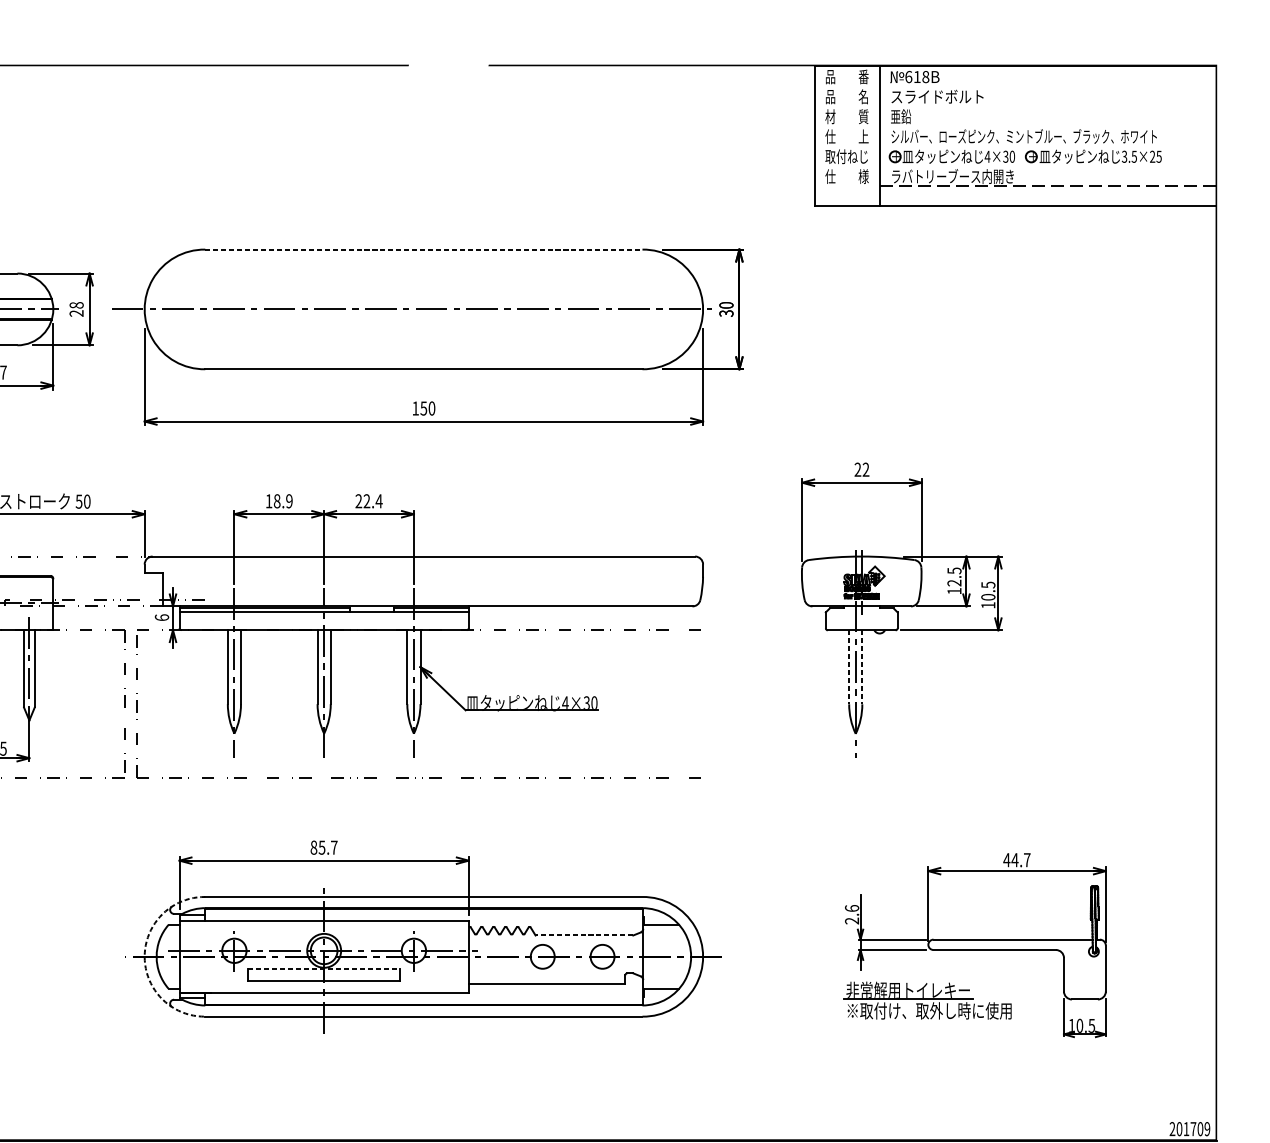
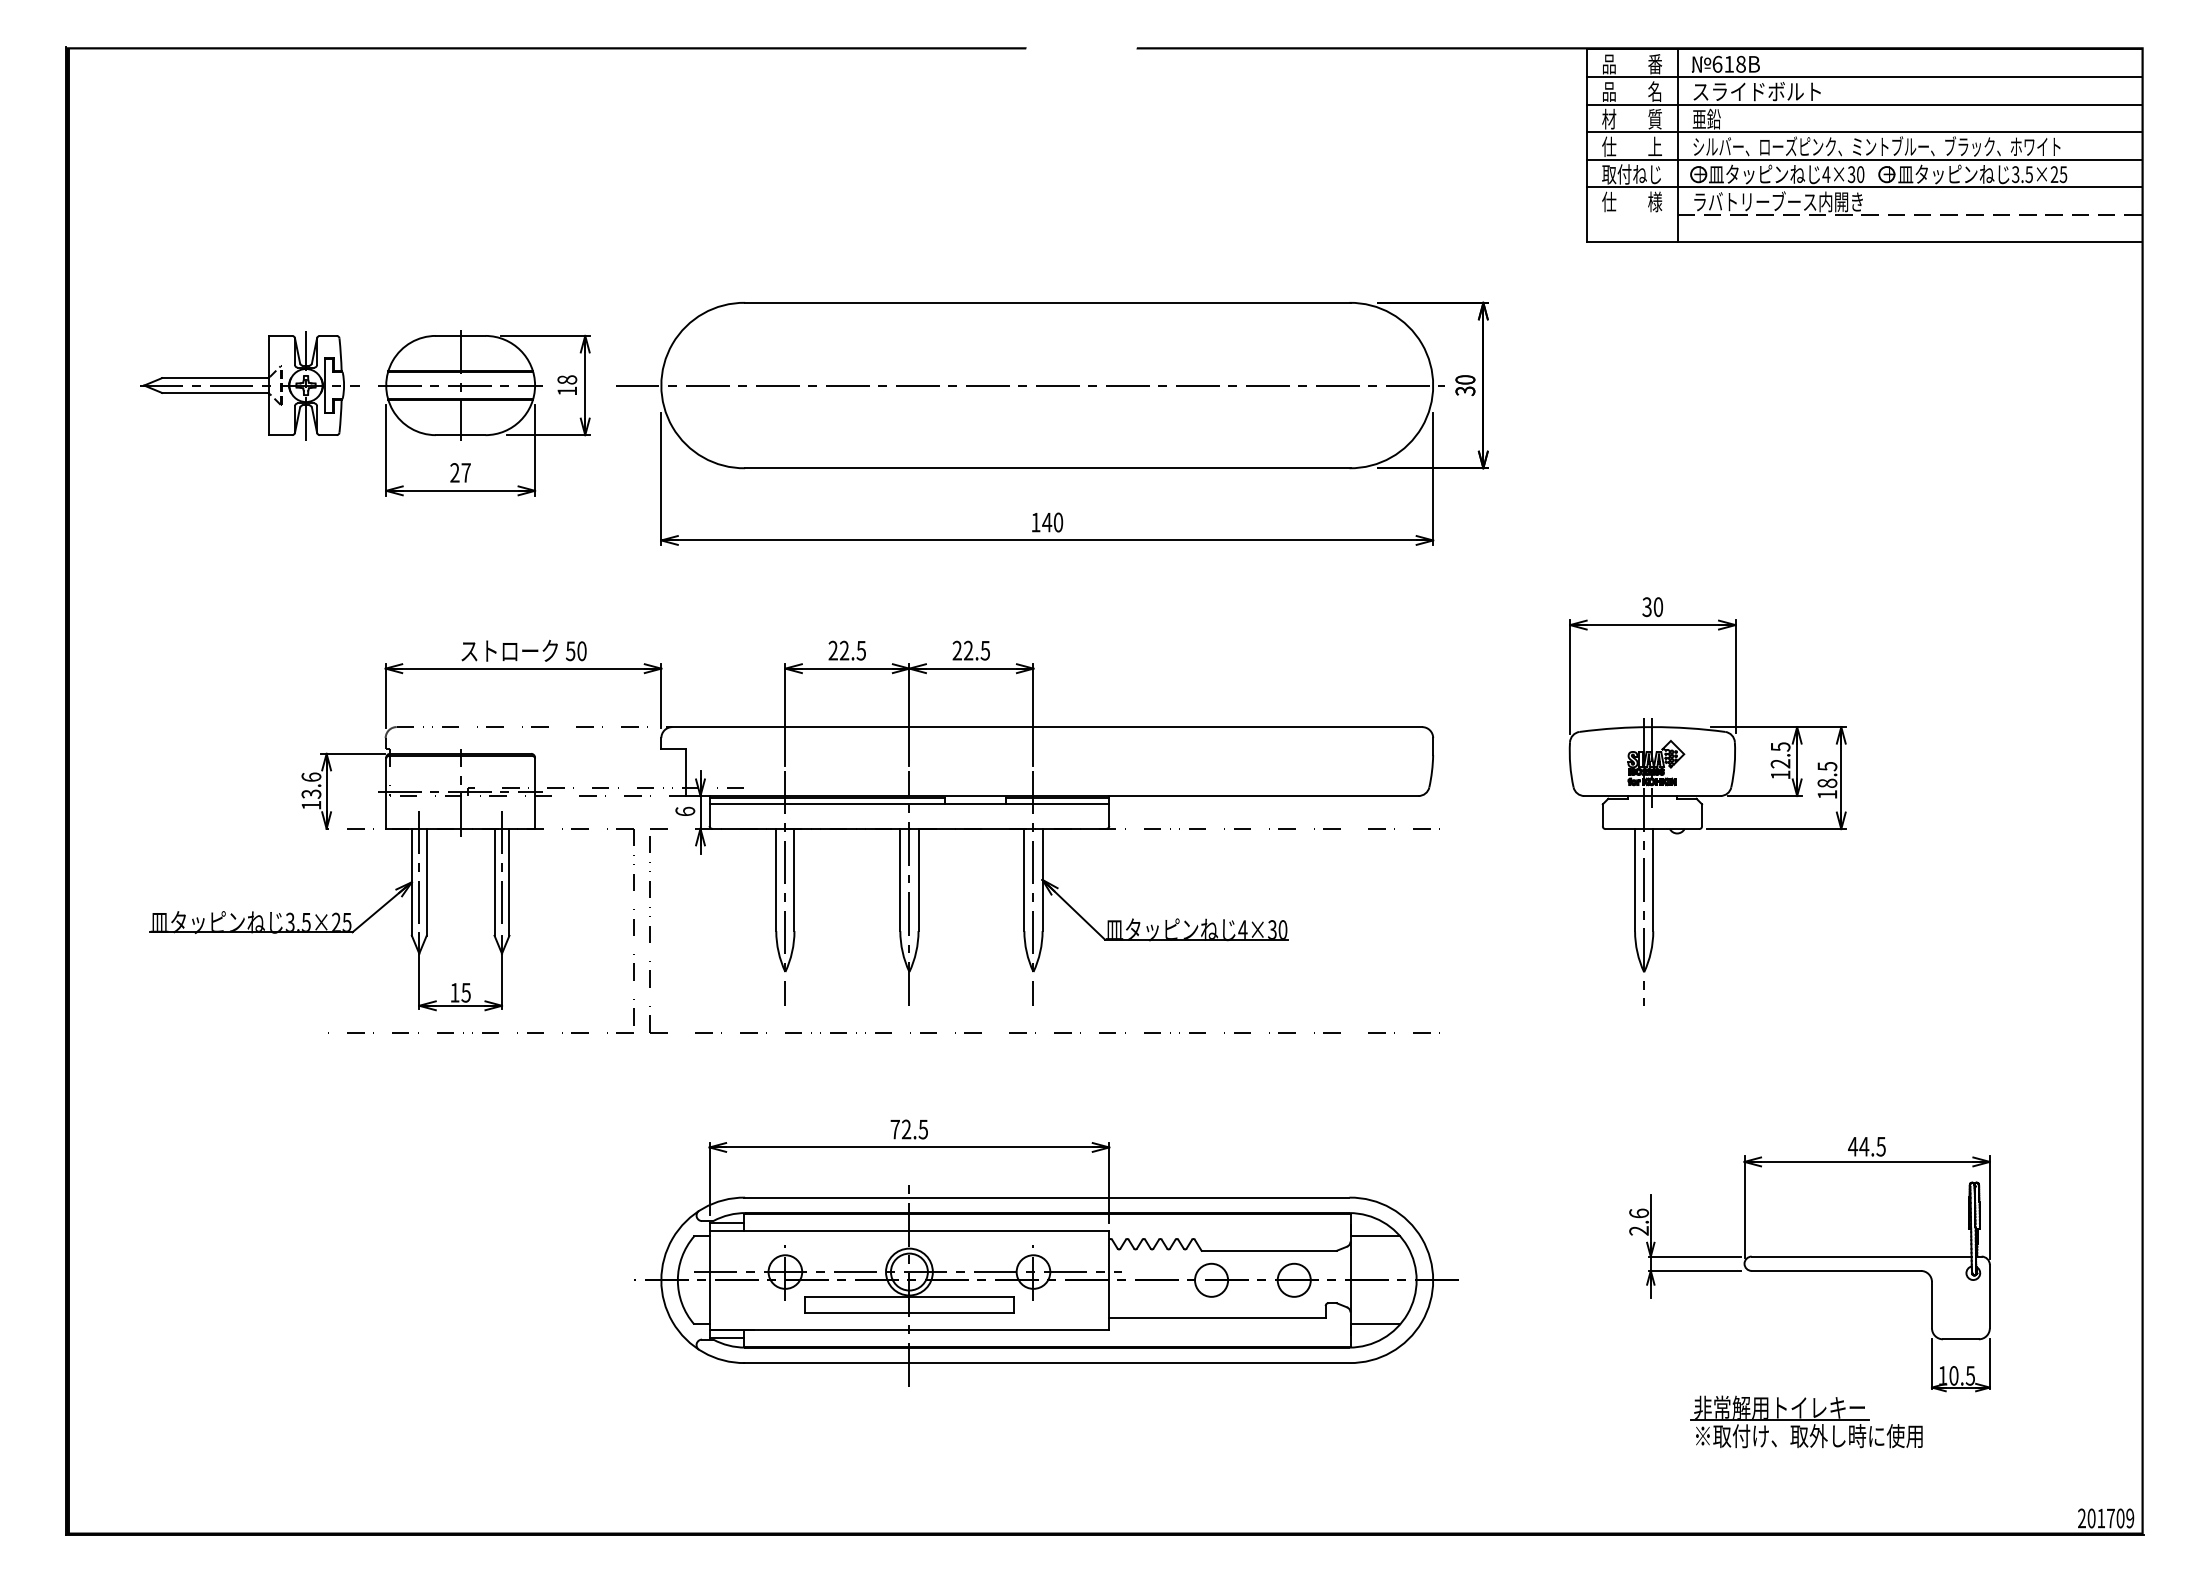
line: (1015, 86) -> (1864, 77), added
line: (1015, 106) -> (1864, 104), added
line: (1015, 126) -> (1864, 132), added
line: (1015, 145) -> (1864, 159), added
line: (1015, 166) -> (1864, 187), added
line: (424, 249) -> (1047, 302), dashed -> solid
text: (76, 313) -> (566, 390), 28 -> 18
text: (424, 408) -> (1047, 522), 150 -> 140
text: (861, 470) -> (1652, 607), 22 -> 30
text: (278, 501) -> (846, 650), 18.9 -> 22.5
text: (379, 501) -> (985, 650), 22.4 -> 22.5
text: (988, 596) -> (1827, 782), 10.5 -> 18.5
line: (849, 667) -> (1635, 880), dashed -> solid
line: (862, 667) -> (1653, 880), dashed -> solid
text: (324, 847) -> (909, 1129), 85.7 -> 72.5
text: (1026, 859) -> (1880, 1146), 44.7 -> 44.5
line: (584, 935) -> (1269, 1250), dashed -> solid
arc: (144, 956) -> (661, 1280), dashed -> solid
line: (324, 968) -> (909, 1296), dashed -> solid
part: (927, 1000) -> (1806, 1421), moved

